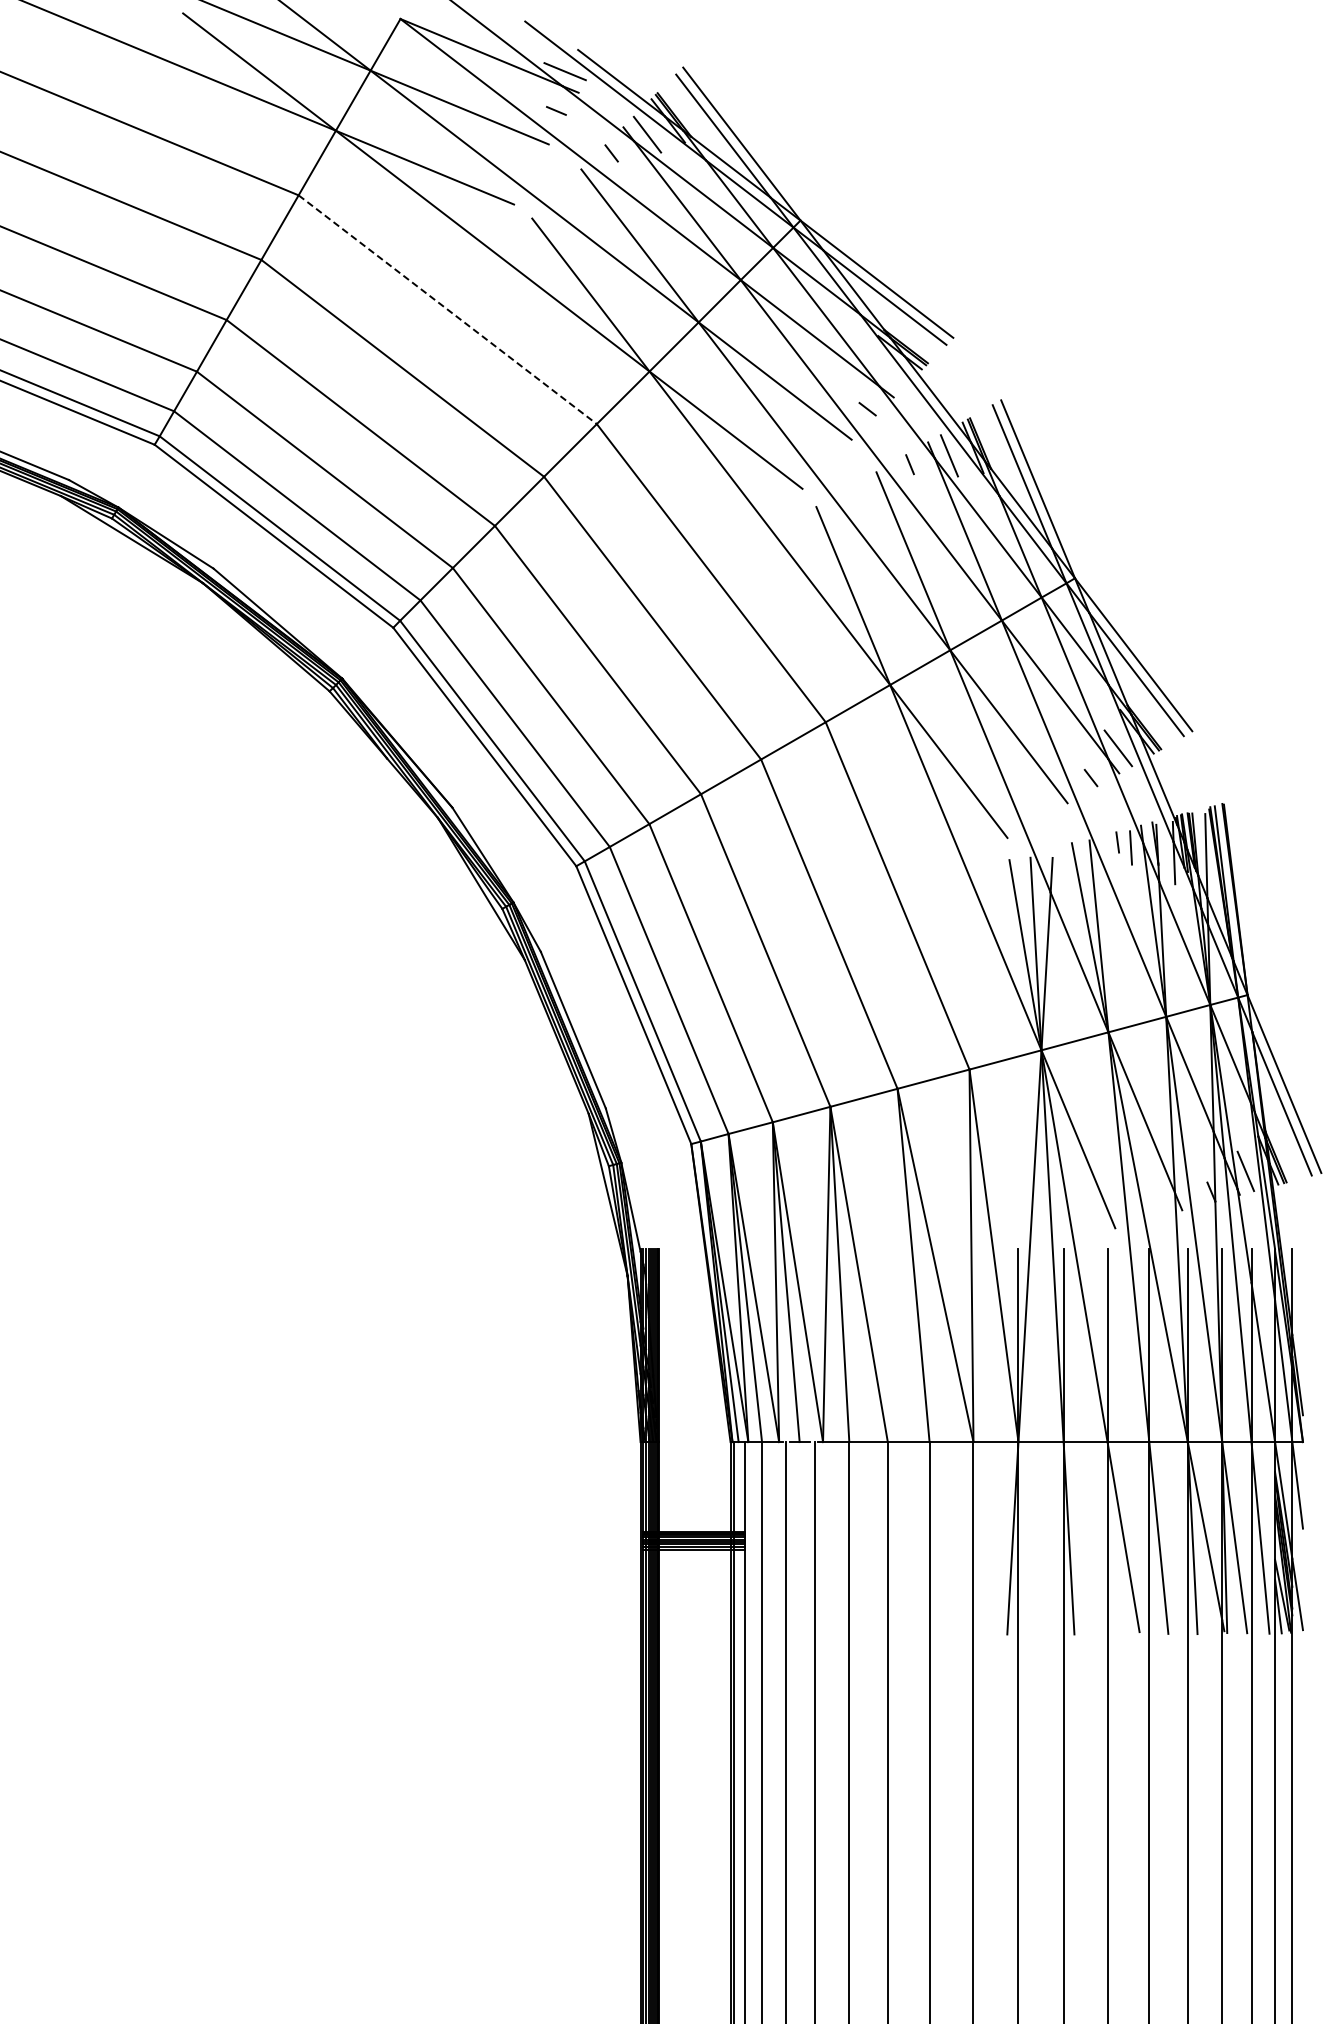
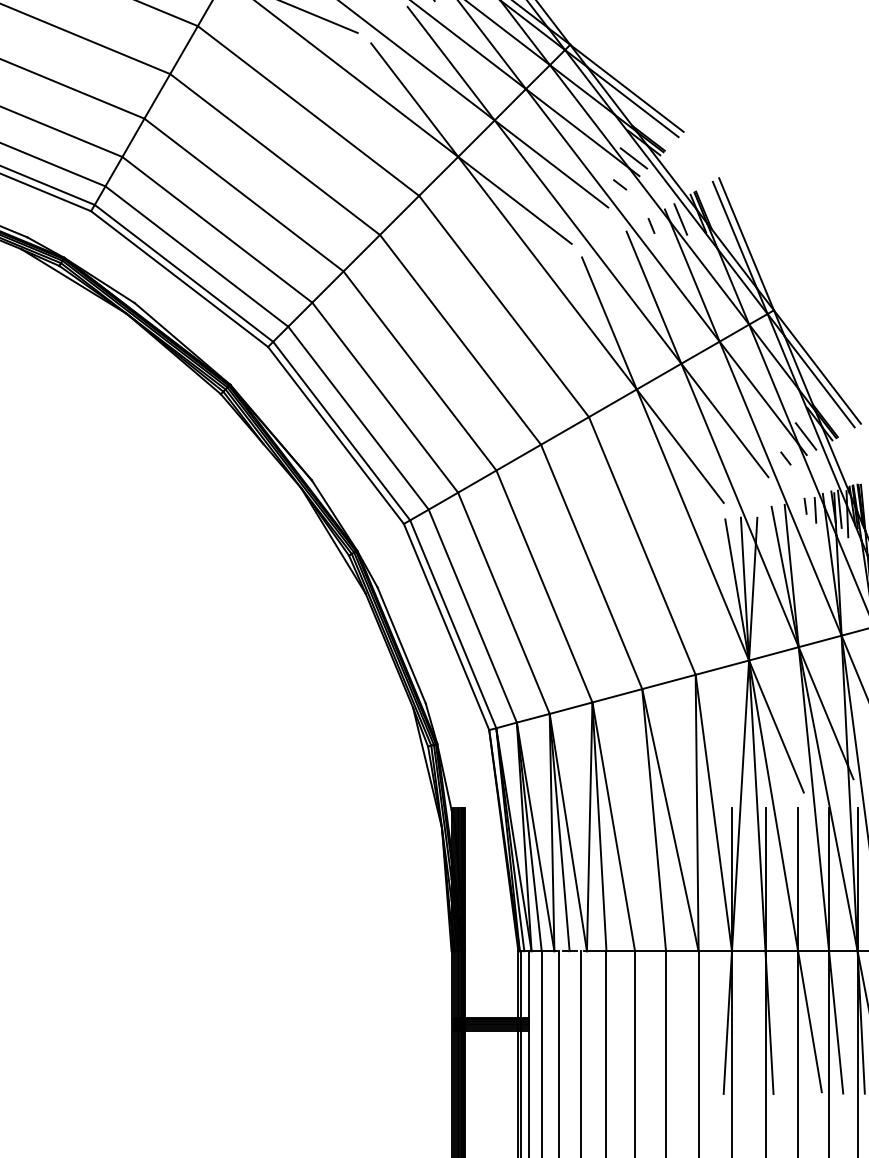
line: (447, 309) -> (308, 110), dashed -> solid
line: (886, 373) -> (634, 158), added
line: (1163, 846) -> (839, 509), added

